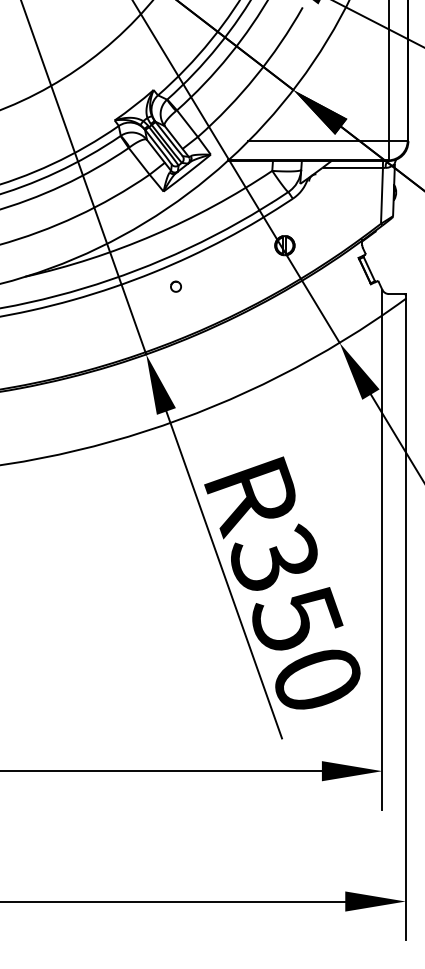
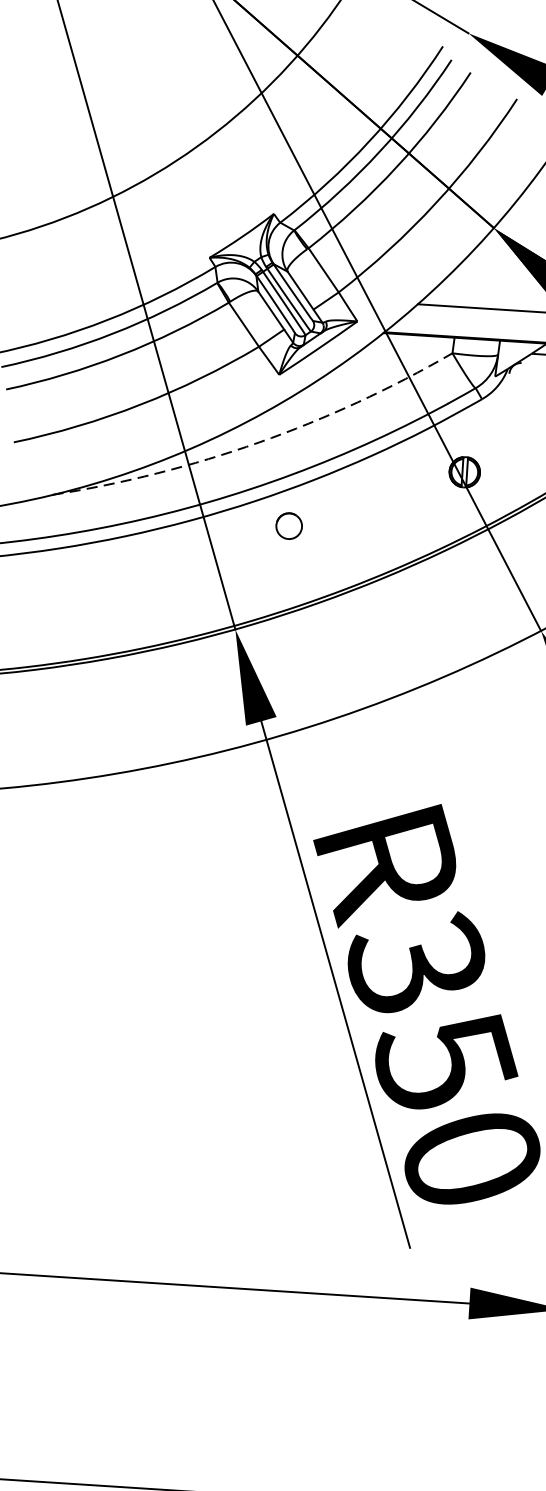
arc: (153, 235) -> (258, 442), solid -> dashed
part: (175, 286) -> (288, 525), size x1.6

